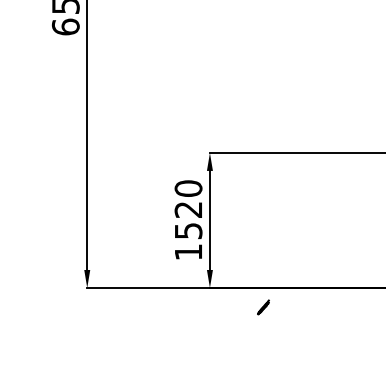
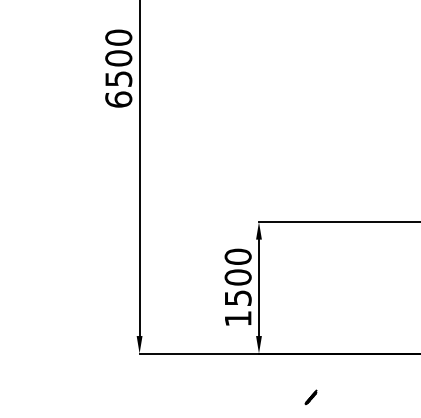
text: (187, 209) -> (237, 277), 1520 -> 1500
part: (262, 306) -> (310, 396), moved

